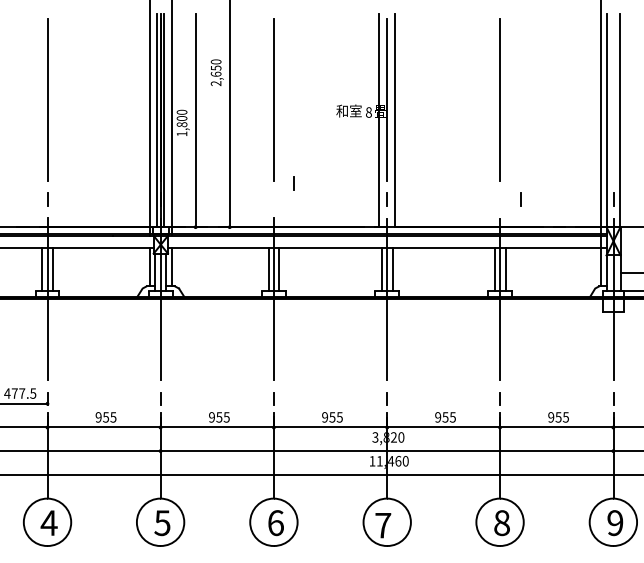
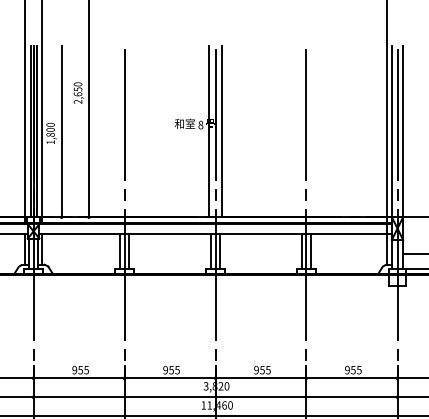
line: (613, 100) -> (397, 115), added
line: (293, 183) -> (124, 195), moved
line: (520, 199) -> (305, 195), moved

